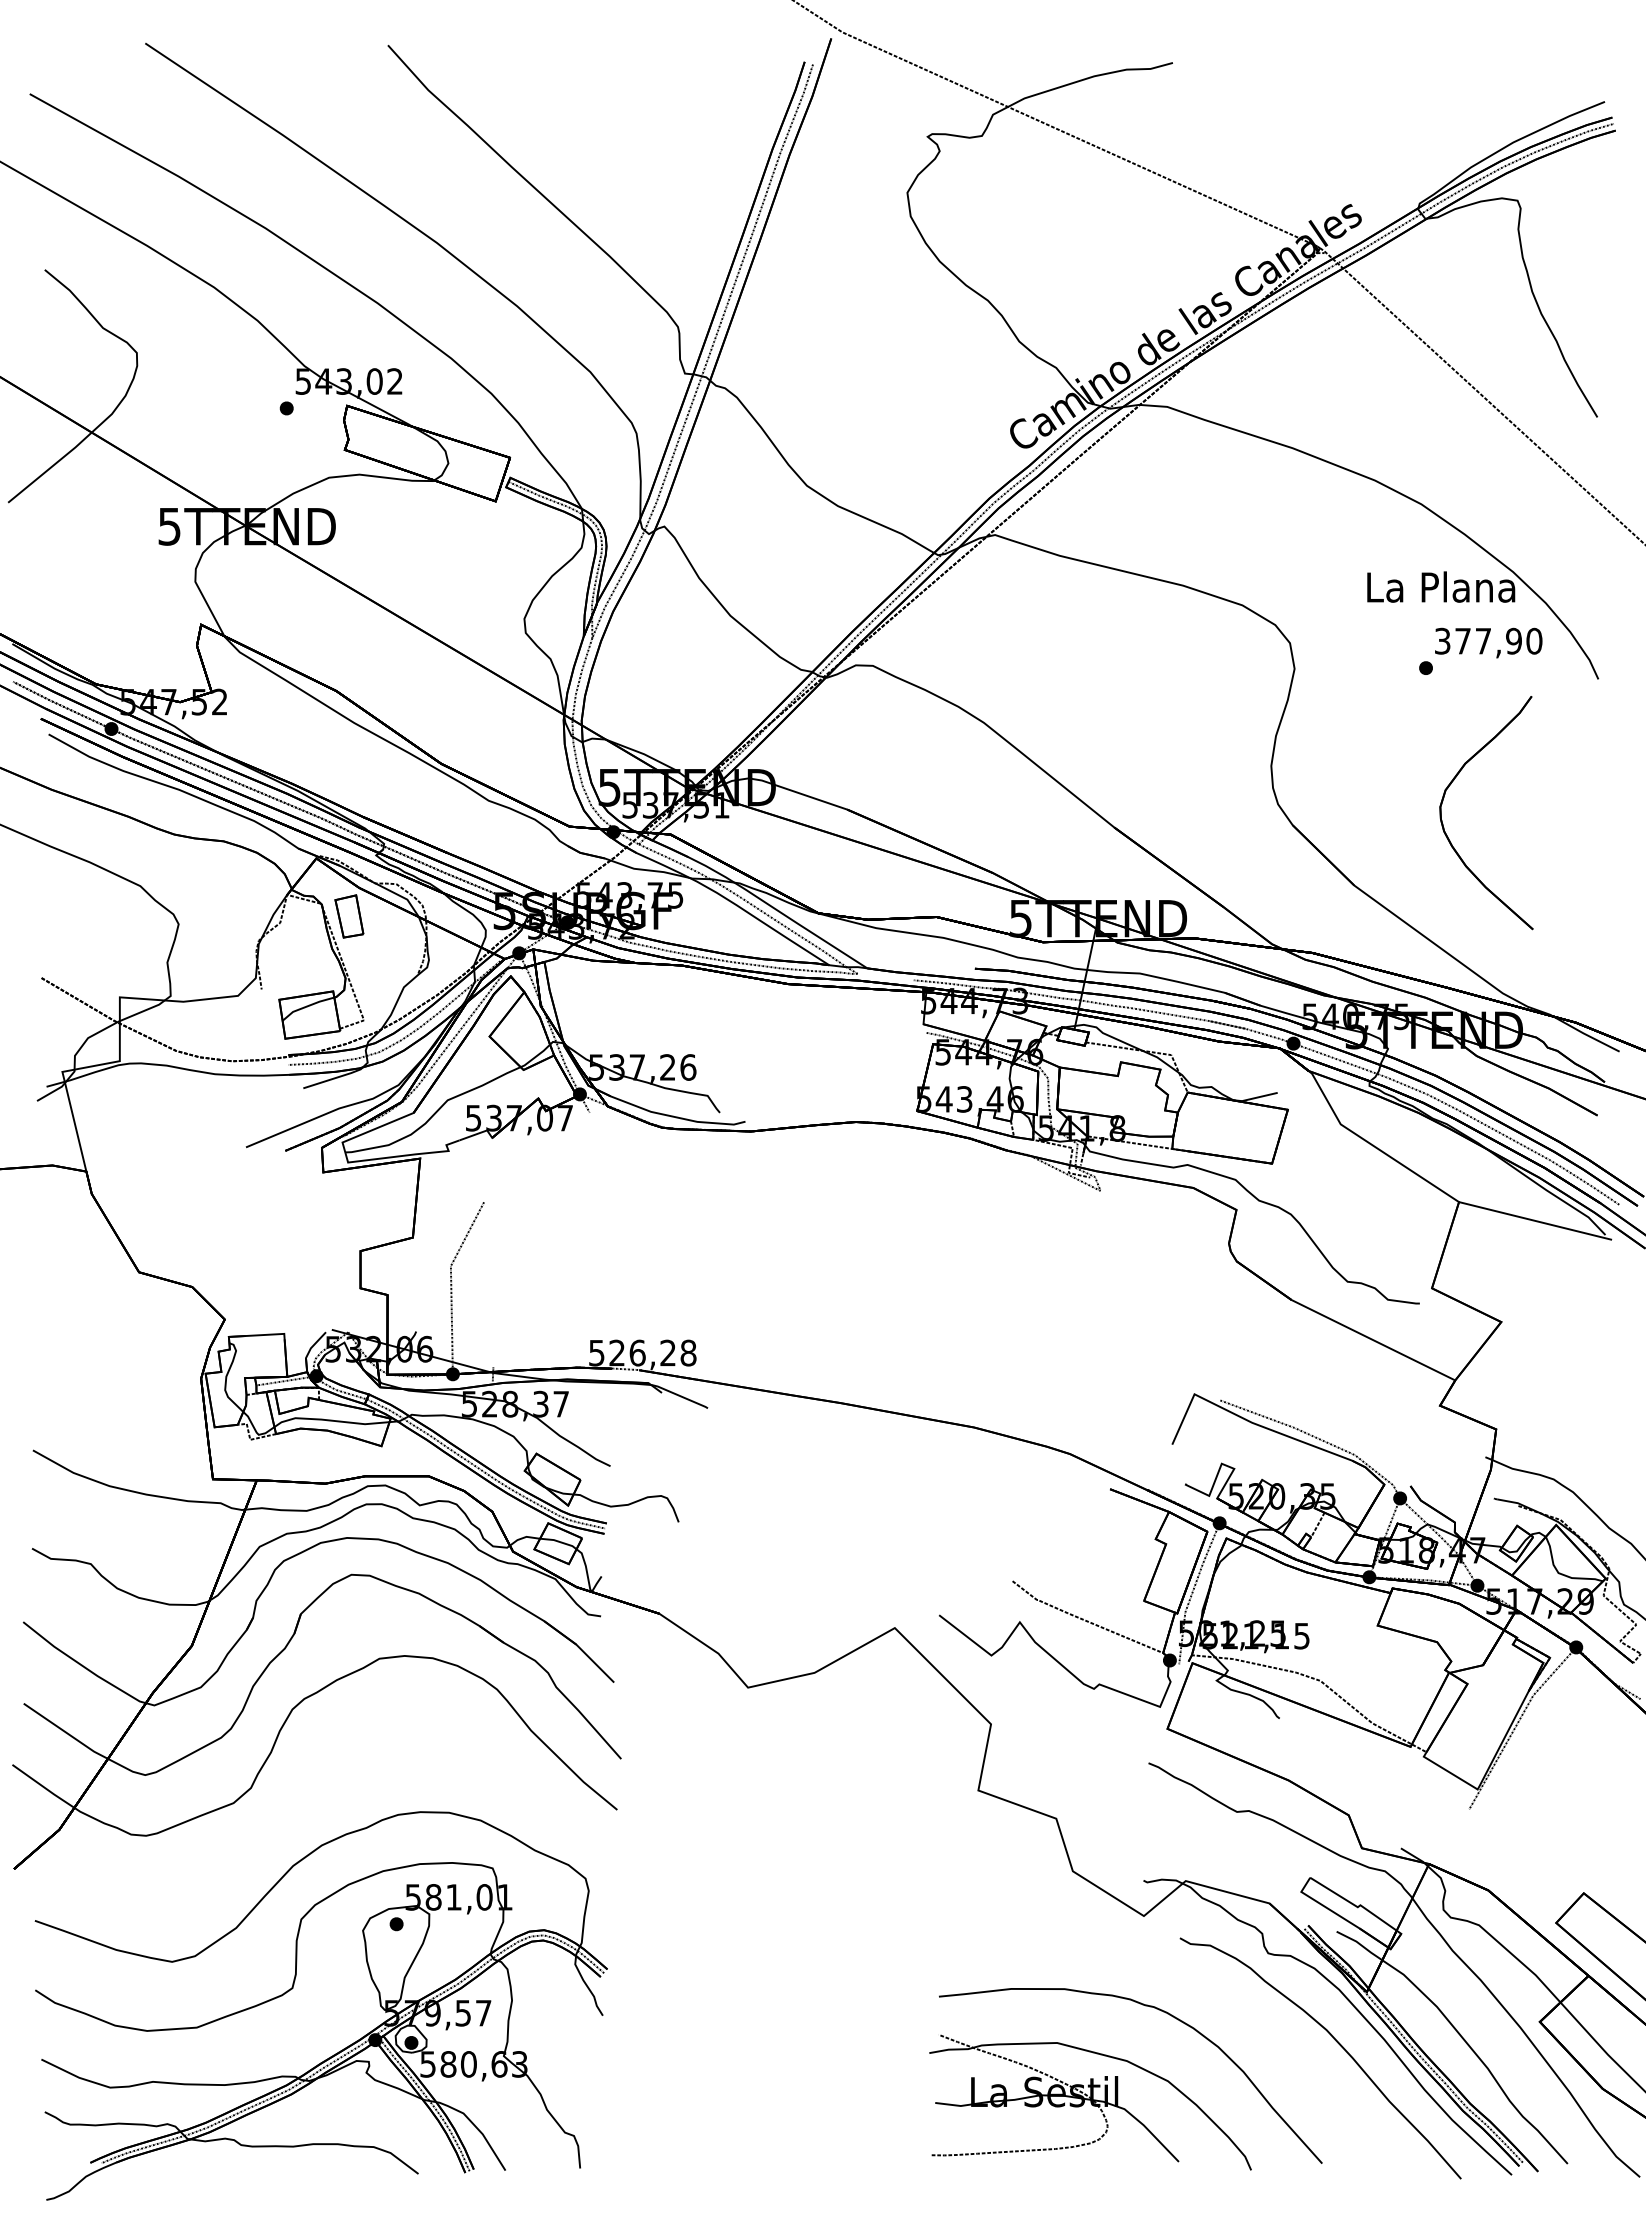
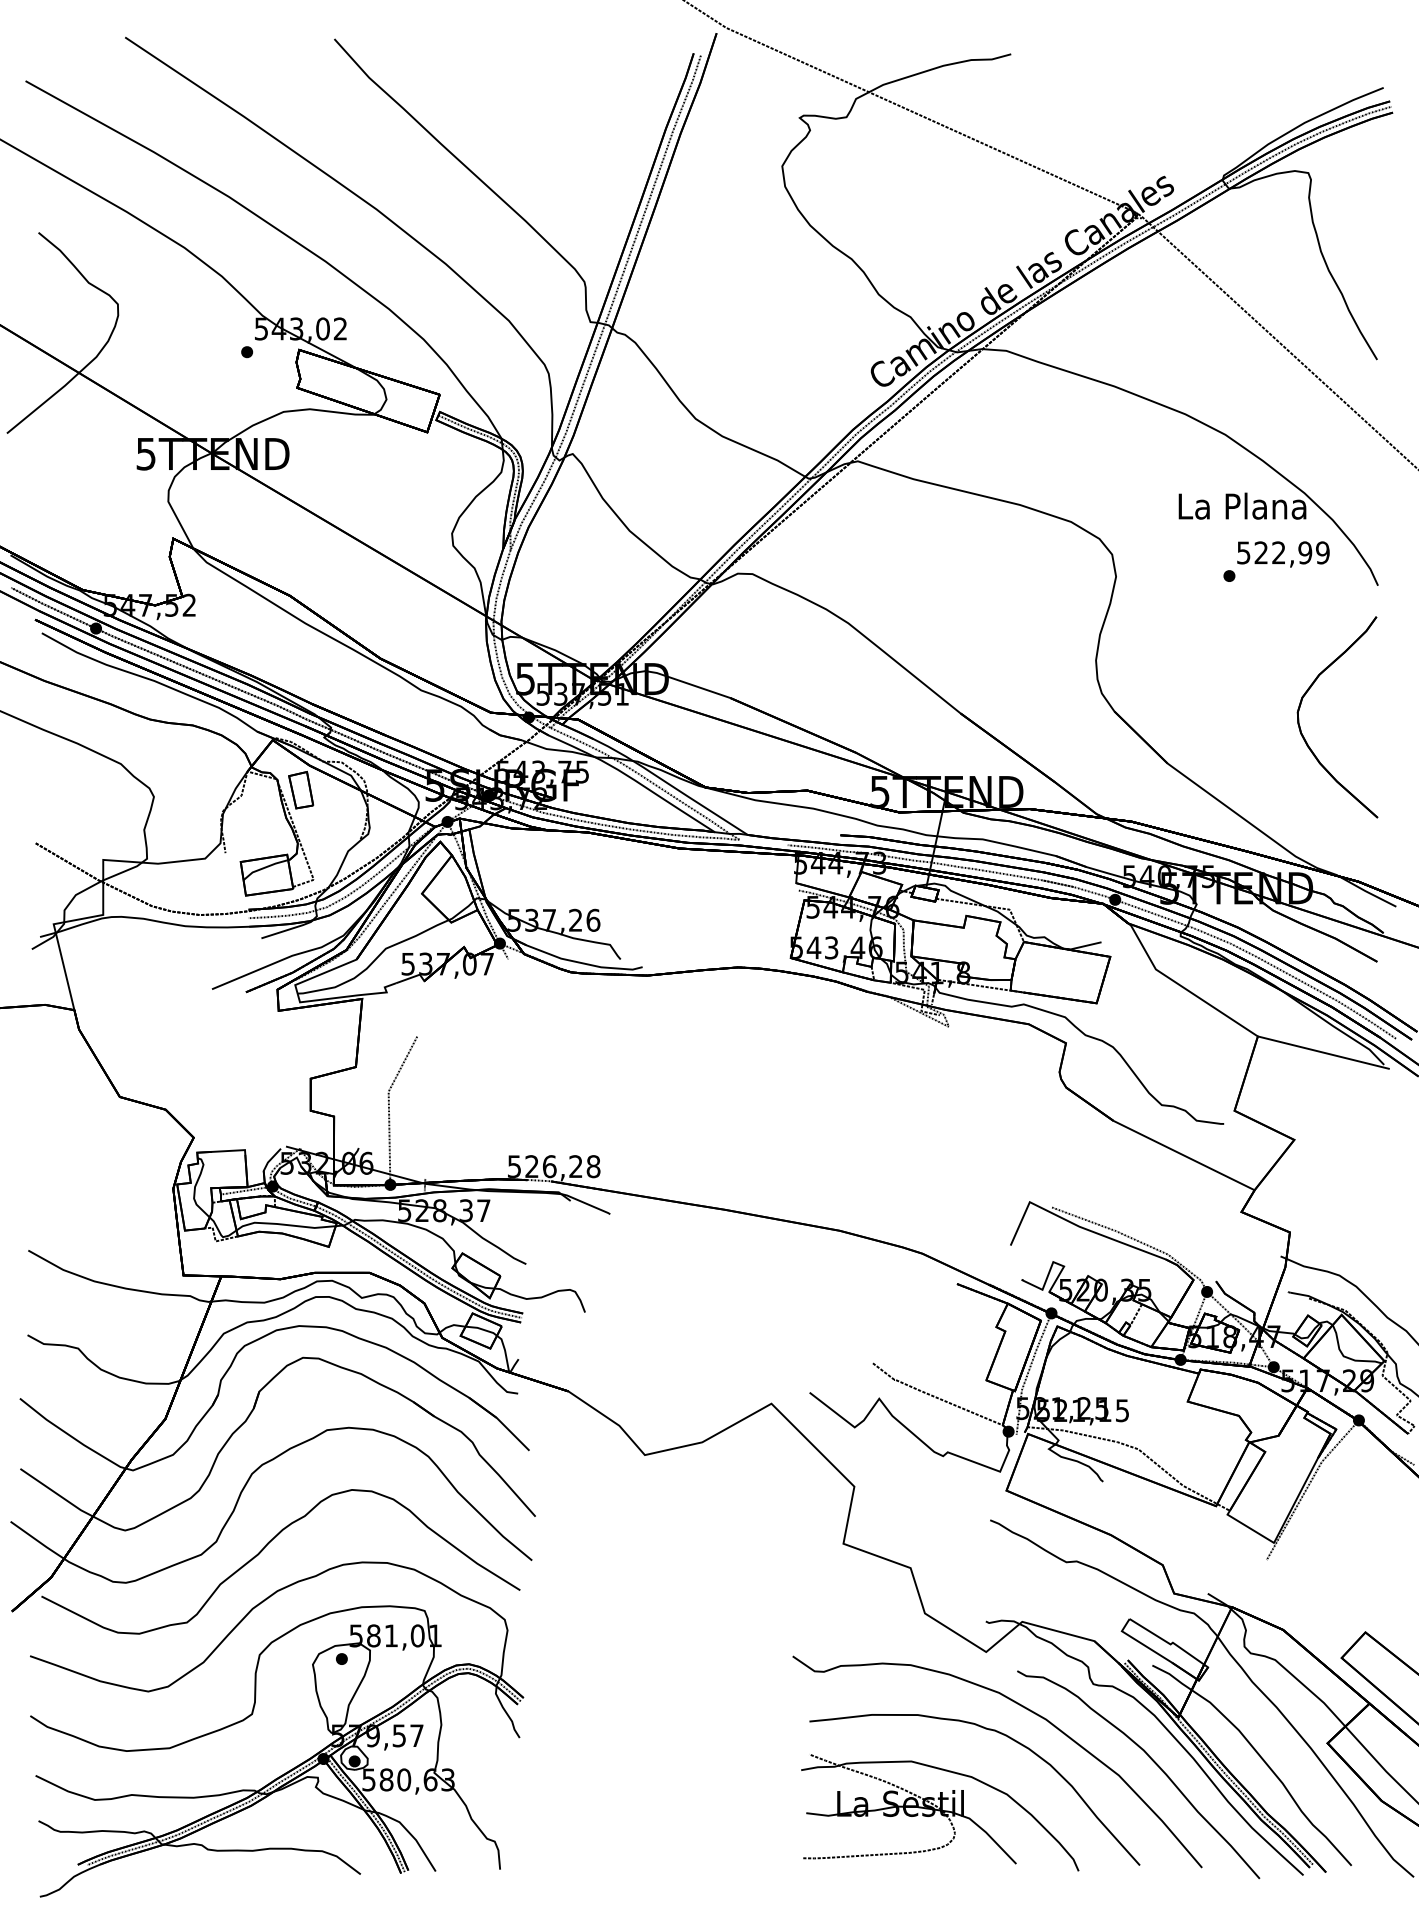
text: (1488, 640) -> (1283, 552), 377,90 -> 522,99
part: (1443, 823) -> (1300, 726), moved
part: (308, 1794) -> (265, 1547), added
part: (1193, 1984) -> (1028, 1711), added

